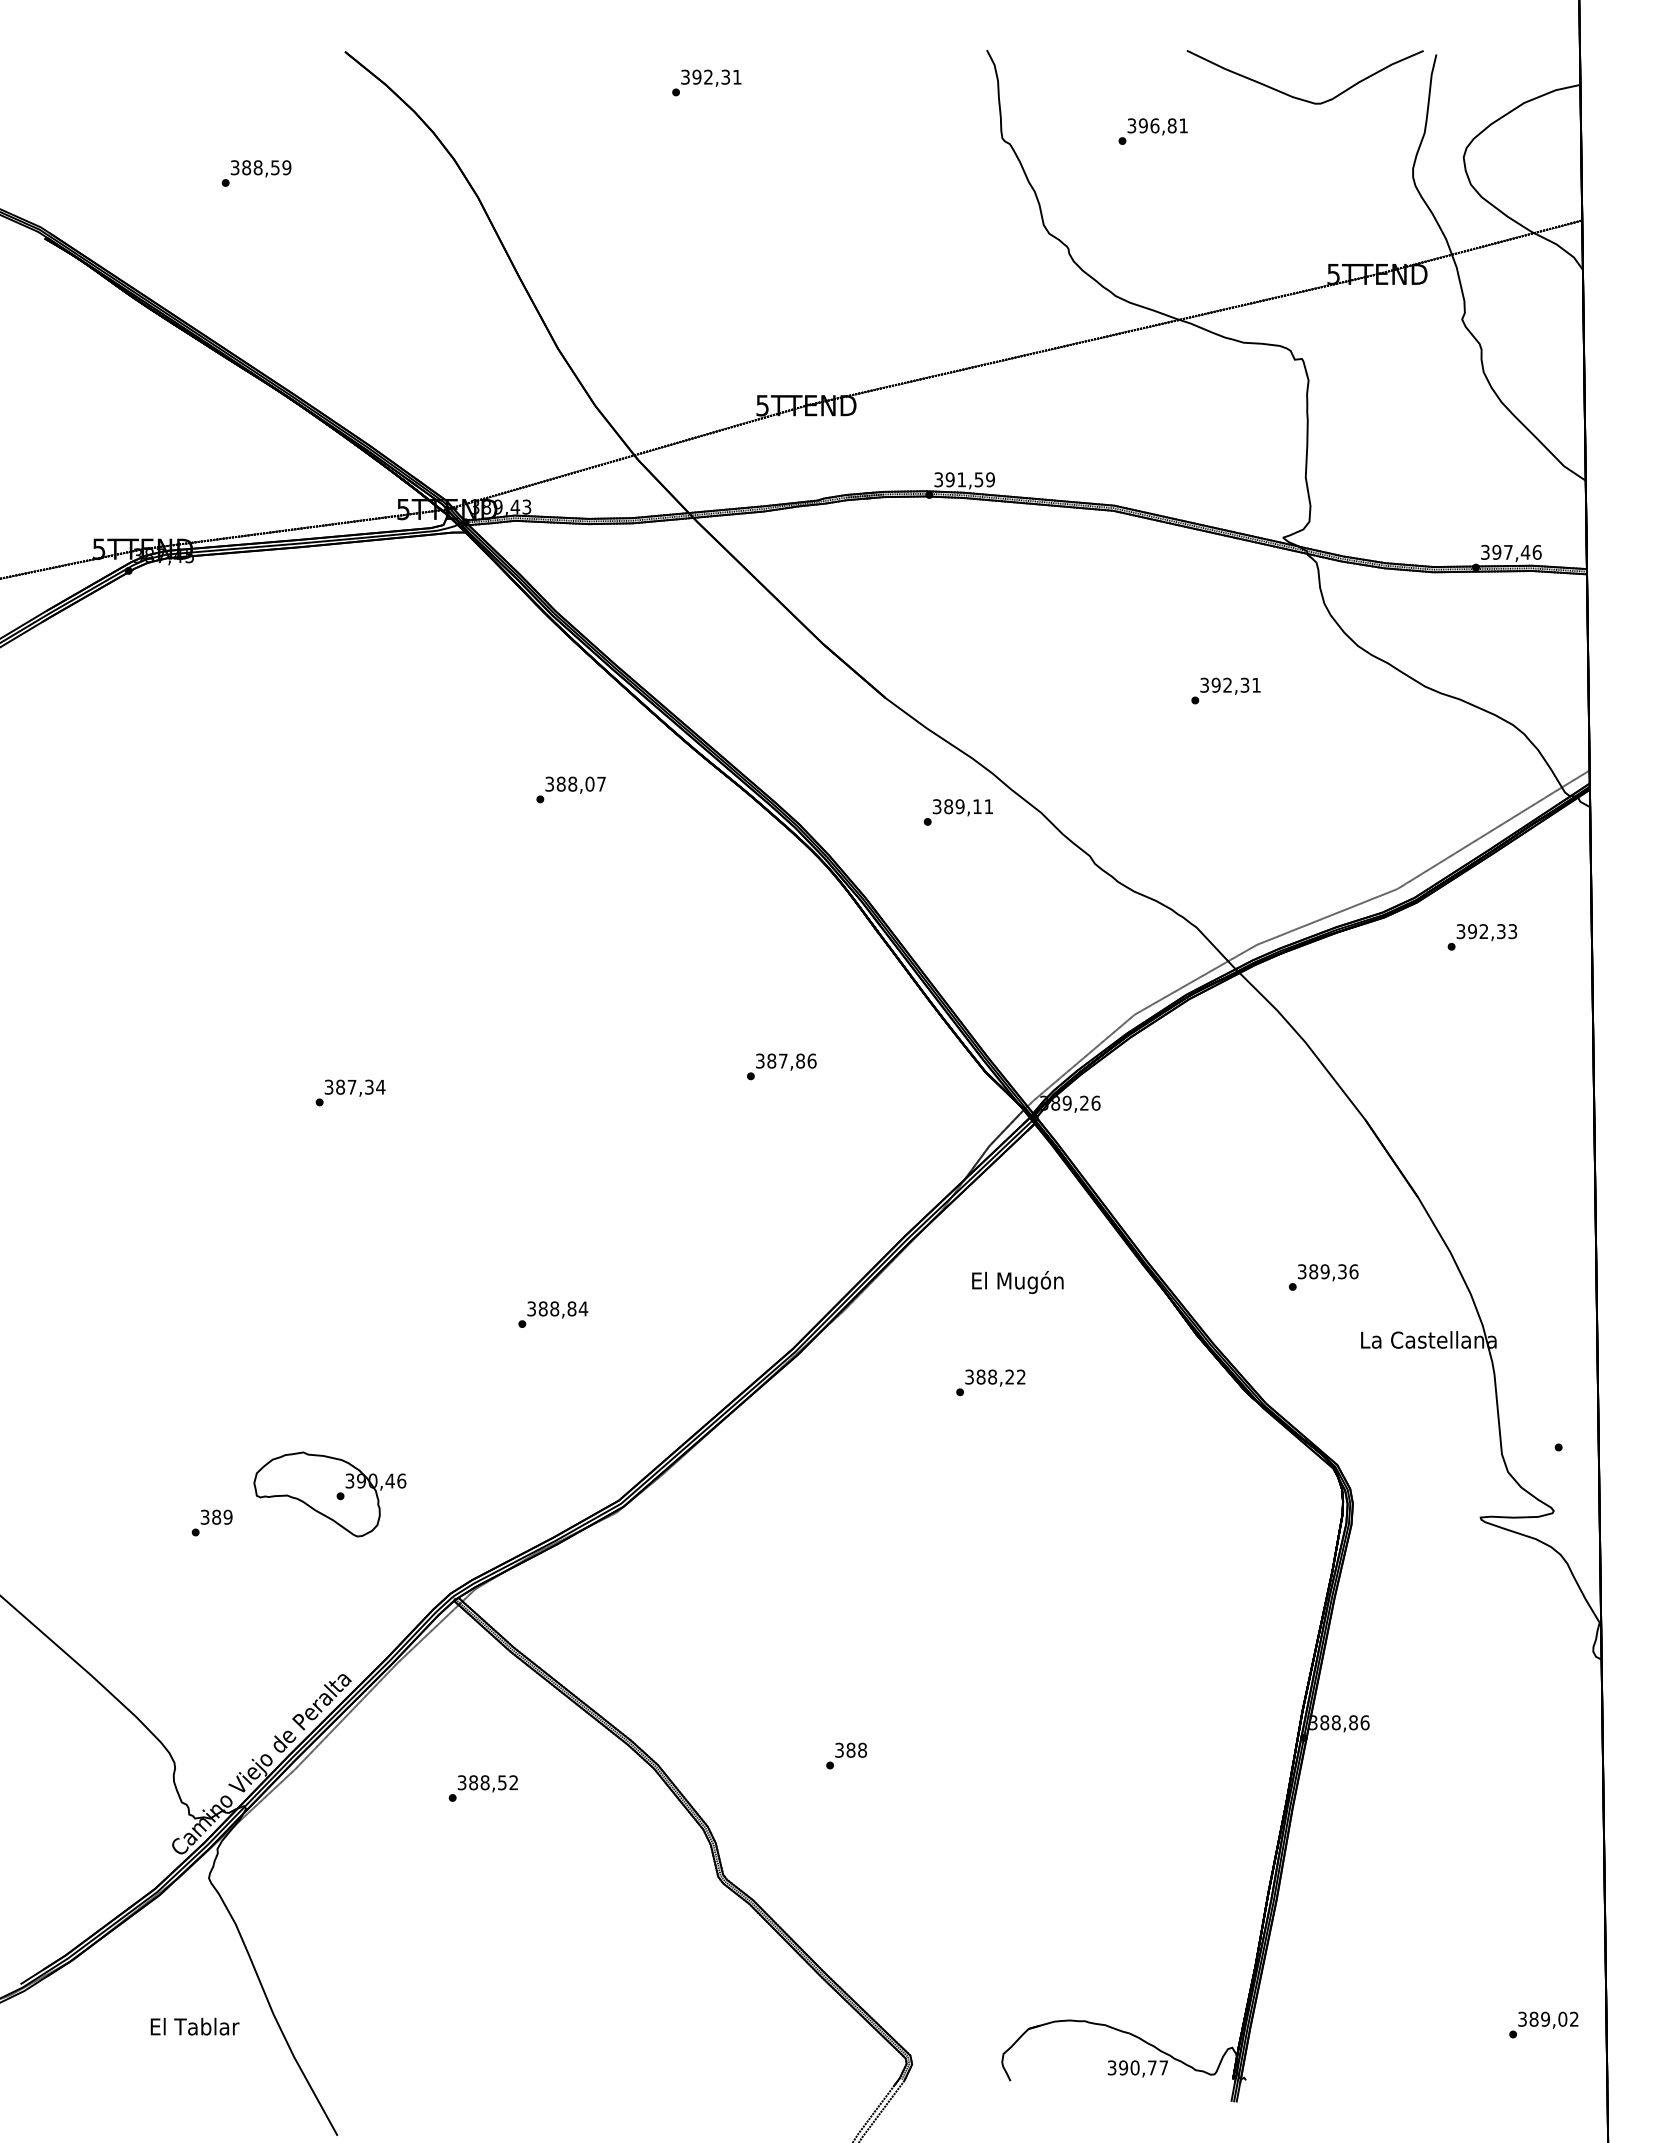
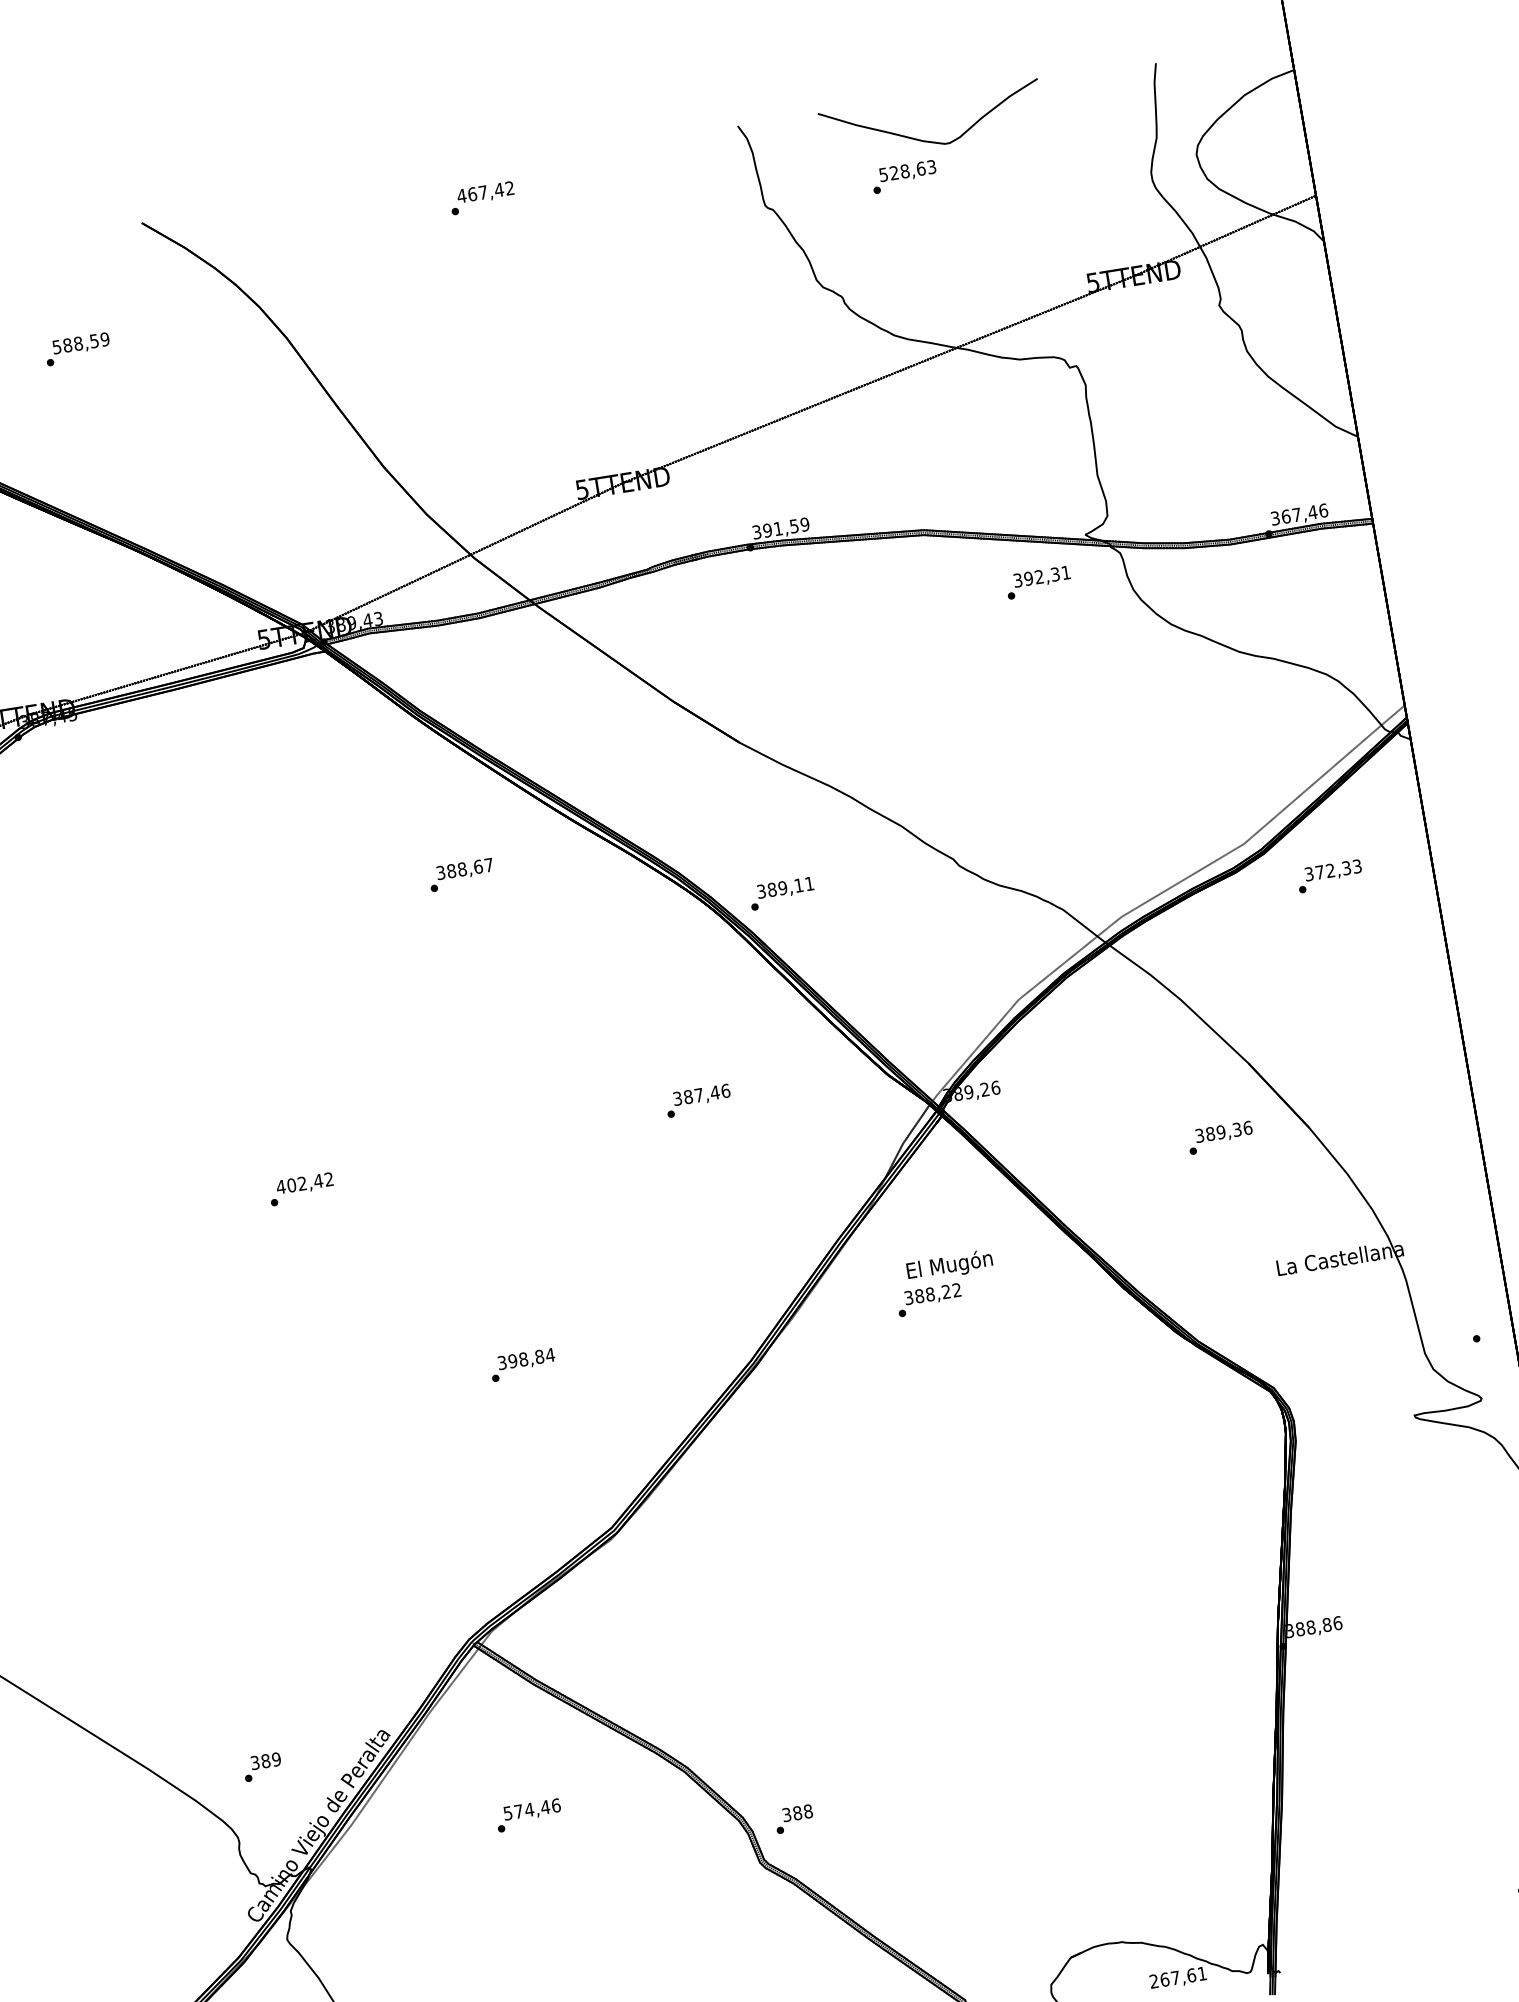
text: (710, 76) -> (484, 191), 392,31 -> 467,42
curve: (1298, 97) -> (928, 140), moved
text: (1157, 125) -> (907, 170), 396,81 -> 528,63
text: (235, 167) -> (57, 346), 388,59 -> 588,59
text: (1496, 551) -> (1285, 515), 397,46 -> 367,46
text: (1225, 690) -> (1038, 582), moved
text: (589, 783) -> (477, 866), 388,07 -> 388,67
text: (957, 812) -> (781, 893), moved
text: (1472, 931) -> (1319, 872), 392,33 -> 372,33
text: (800, 1060) -> (714, 1092), 387,86 -> 387,46
text: (354, 1086) -> (304, 1182), 387,34 -> 402,42
text: (1323, 1277) -> (1220, 1137), moved
text: (542, 1308) -> (512, 1360), 388,84 -> 398,84
text: (990, 1382) -> (929, 1299), moved
part: (329, 1494) -> (342, 1565), removed
text: (211, 1522) -> (261, 1766), moved
text: (846, 1755) -> (794, 1818), moved
text: (488, 1782) -> (532, 1809), 388,52 -> 574,46
text: (1137, 2067) -> (1177, 1977), 390,77 -> 267,61

